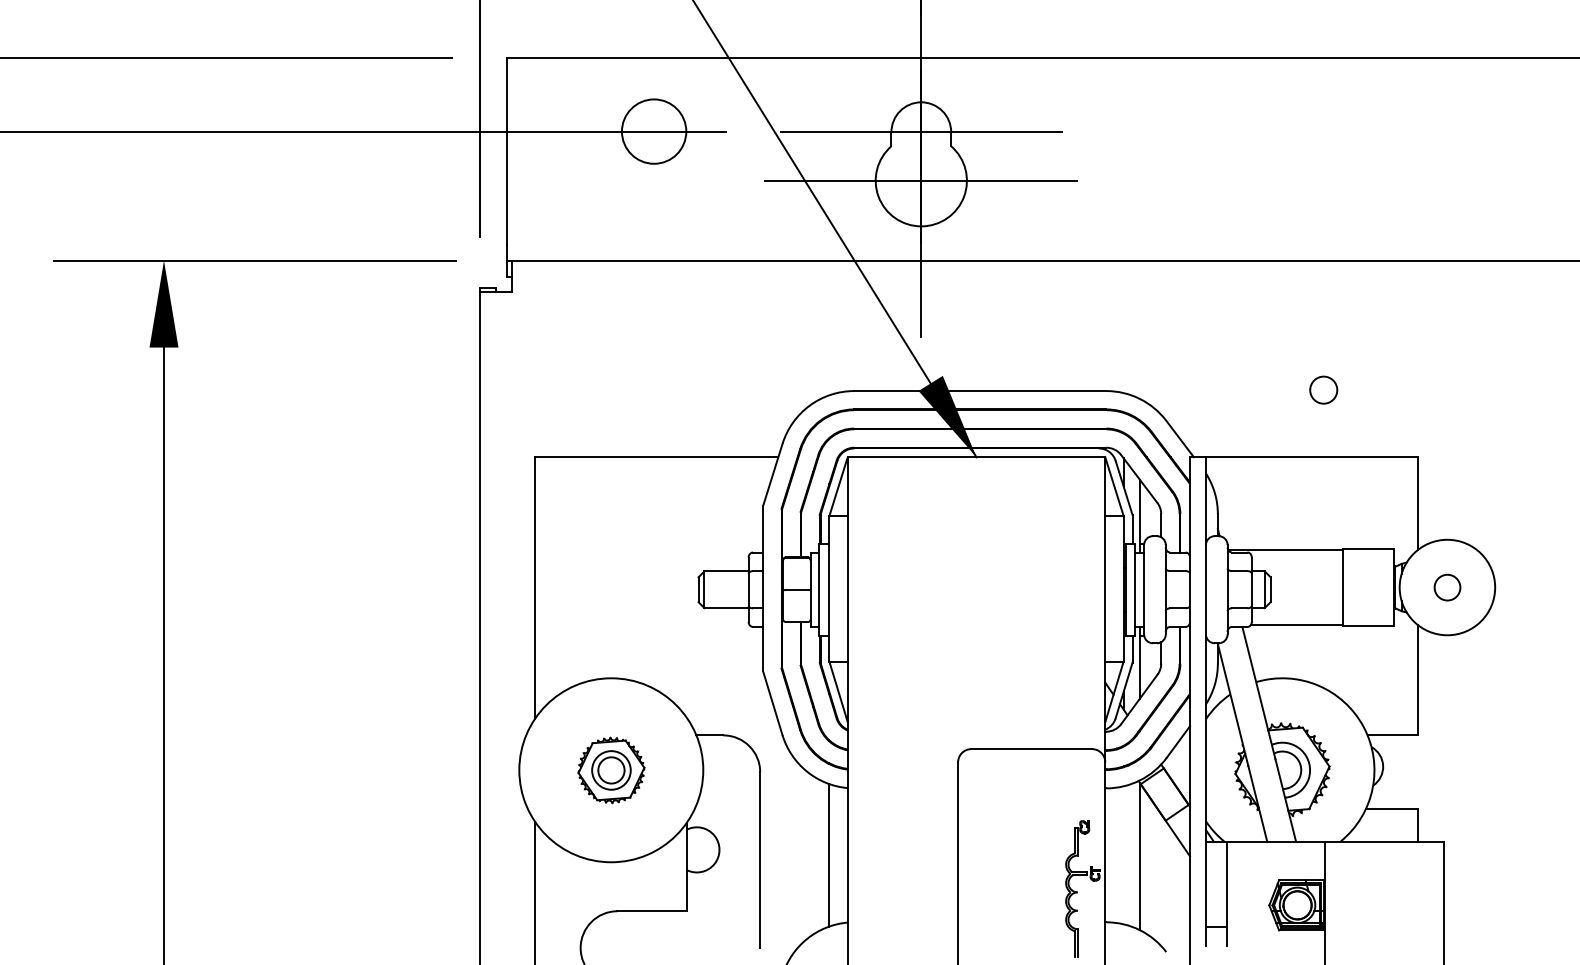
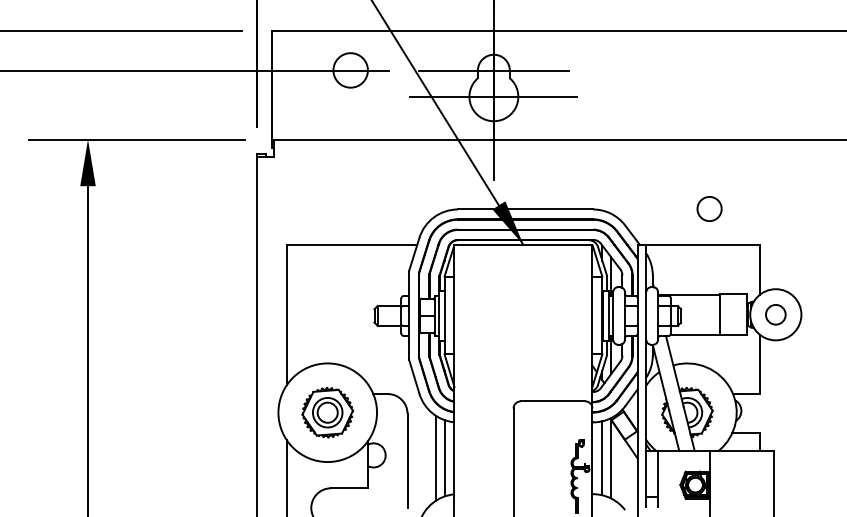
circle: (1323, 389) -> (709, 208), size x1.67
circle: (1446, 586) -> (775, 314), size x1.43
part: (610, 769) -> (327, 412), size x1.43
line: (812, 853) -> (435, 457), added
line: (1123, 855) -> (602, 458), added

